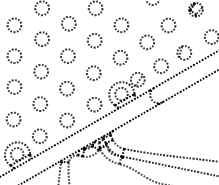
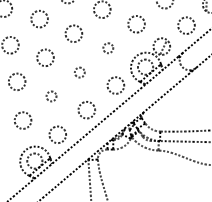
circle: (93, 72) -> (107, 47), size x0.6
circle: (66, 88) -> (79, 72), size x0.6
circle: (40, 103) -> (51, 95), size x0.6

